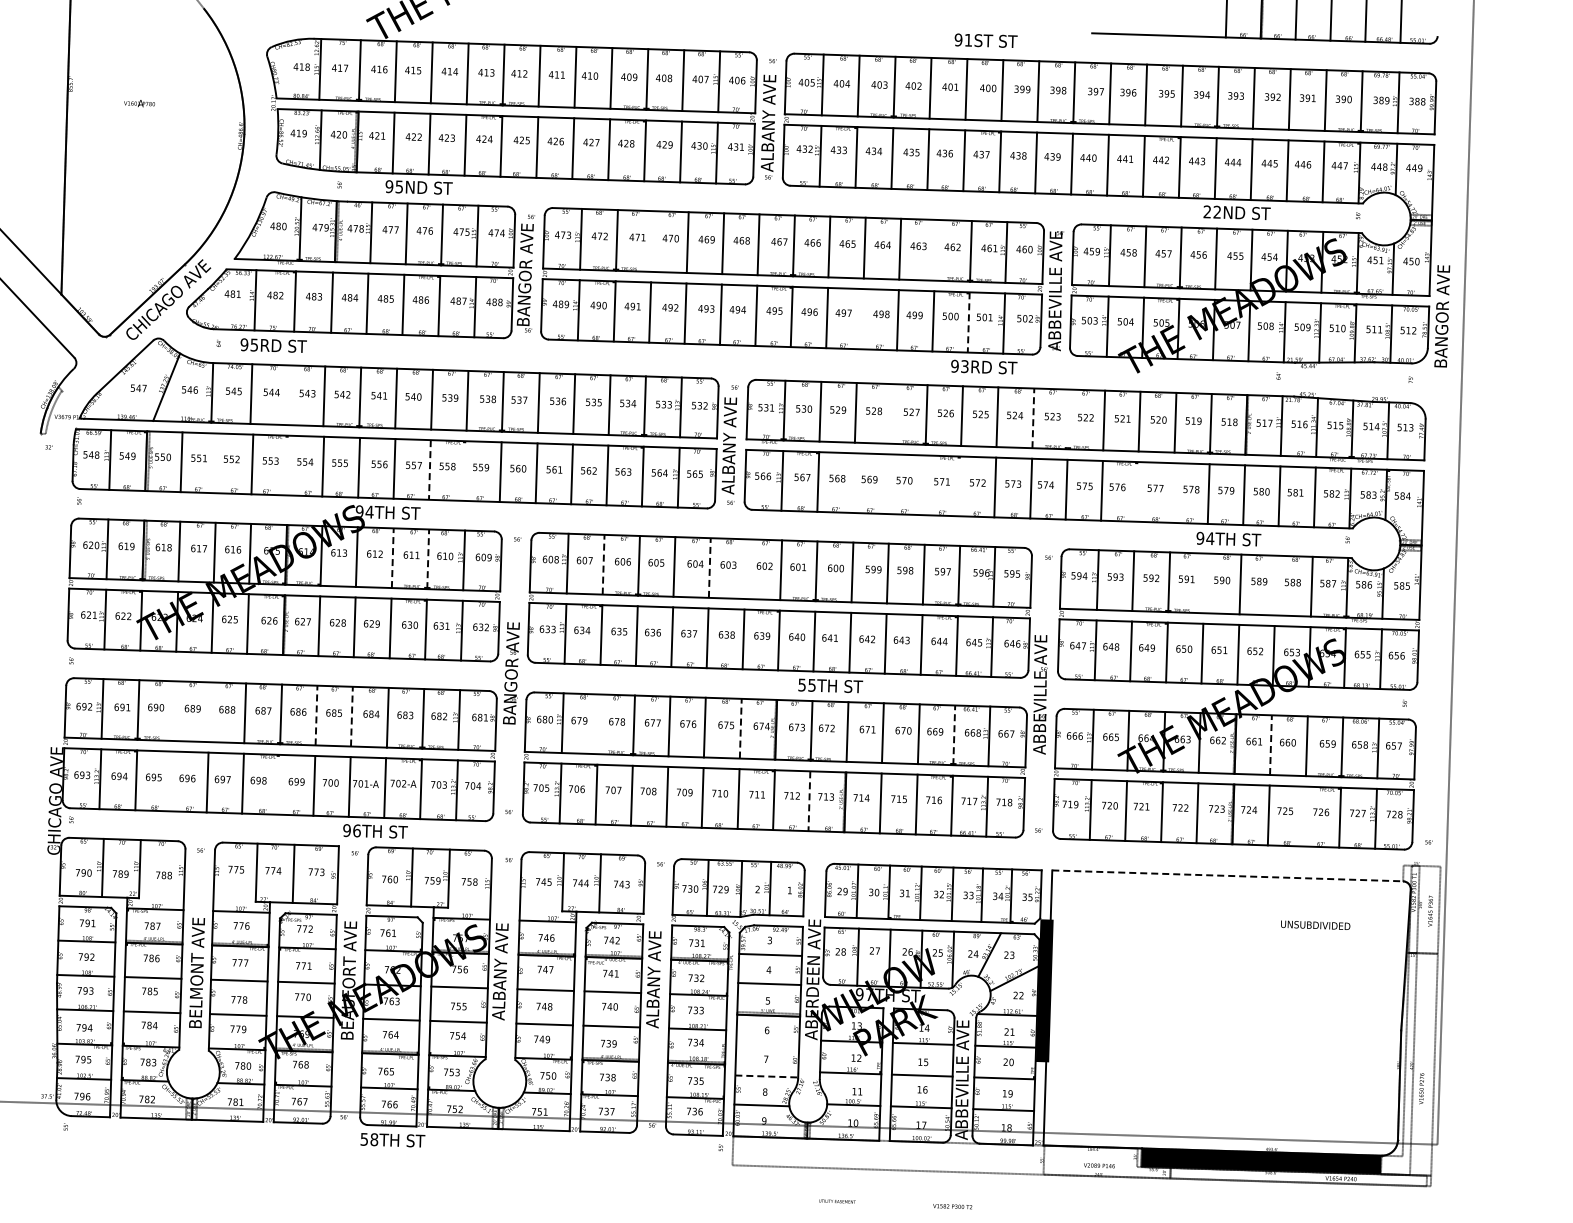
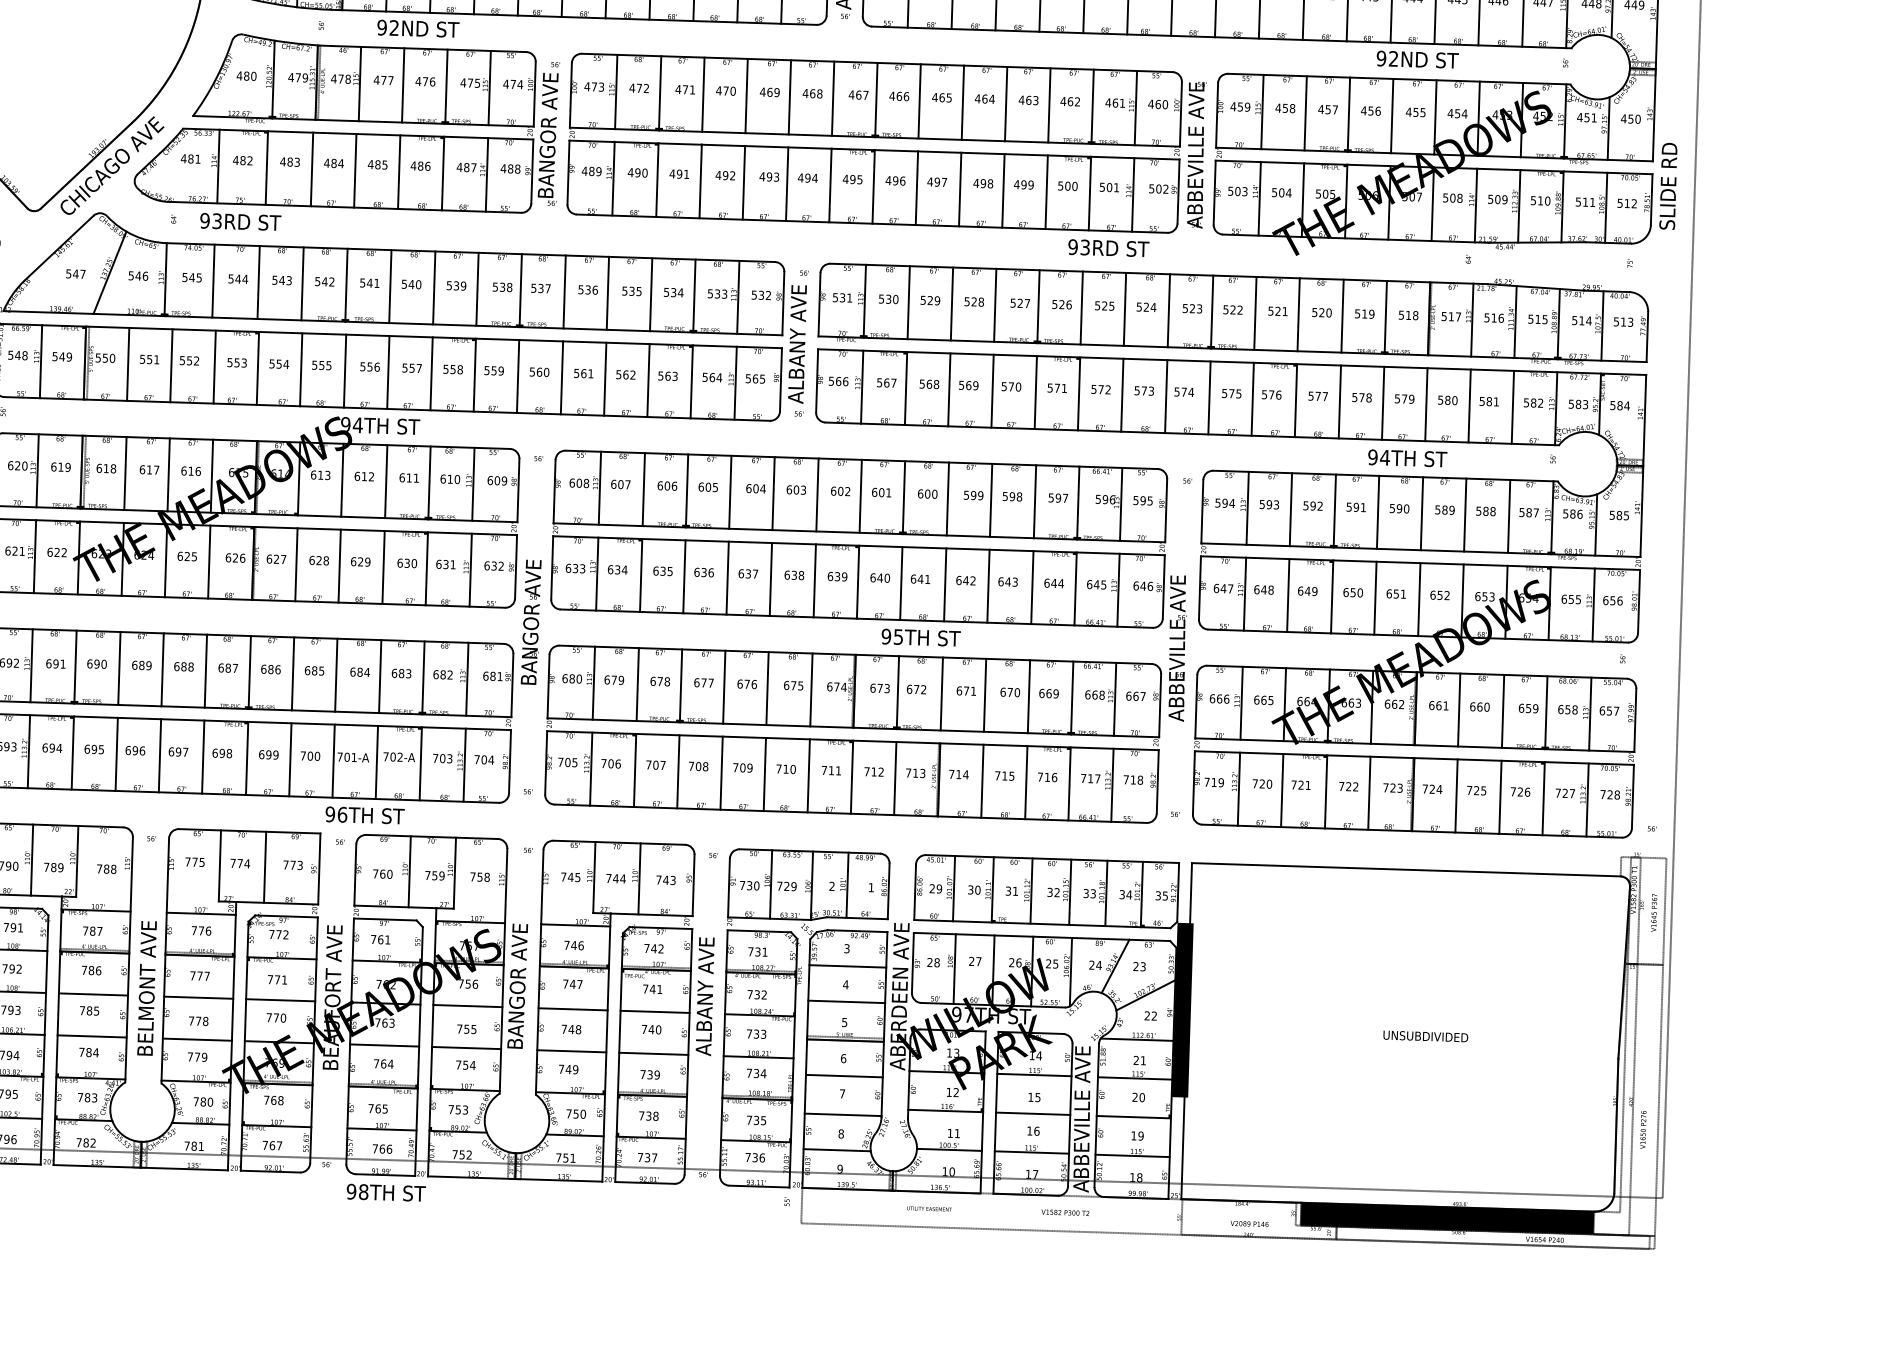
text: (398, 186) -> (393, 27), 95ND -> 92ND
text: (1207, 211) -> (1381, 58), 22ND -> 92ND
line: (652, 241) -> (703, 94), added
line: (935, 249) -> (1049, 104), added
text: (1442, 316) -> (1668, 186), BANGOR AVE -> SLIDE RD
line: (862, 319) -> (960, 189), added
line: (968, 322) -> (1089, 193), dashed -> solid
text: (254, 344) -> (217, 220), 95RD -> 93RD
line: (288, 395) -> (258, 282), added
line: (891, 413) -> (995, 304), added
line: (1033, 418) -> (1169, 310), dashed -> solid
line: (1068, 419) -> (1211, 312), added
line: (216, 463) -> (170, 365), added
line: (287, 465) -> (257, 368), added
line: (429, 469) -> (431, 373), dashed -> solid
line: (465, 470) -> (475, 374), added
line: (853, 482) -> (949, 389), added
line: (888, 484) -> (991, 391), added
line: (924, 485) -> (1035, 392), added
line: (959, 486) -> (1078, 394), added
line: (1137, 491) -> (1296, 400), added
line: (1173, 492) -> (1340, 401), added
line: (392, 558) -> (385, 481), dashed -> solid
line: (428, 559) -> (429, 483), dashed -> solid
line: (603, 564) -> (643, 489), dashed -> solid
line: (709, 568) -> (773, 494), dashed -> solid
line: (745, 569) -> (817, 495), added
line: (1204, 583) -> (1377, 512), added
line: (1275, 585) -> (1464, 514), added
text: (801, 684) -> (885, 635), 55TH -> 95TH
line: (174, 711) -> (119, 668), added
line: (209, 712) -> (162, 670), added
line: (316, 715) -> (293, 673), dashed -> solid
line: (351, 716) -> (335, 675), dashed -> solid
line: (598, 724) -> (637, 684), added
line: (740, 728) -> (811, 689), dashed -> solid
line: (954, 735) -> (1072, 698), dashed -> solid
line: (1270, 745) -> (1458, 710), dashed -> solid
line: (172, 781) -> (117, 754), added
line: (278, 784) -> (246, 758), added
line: (809, 801) -> (895, 778), dashed -> solid
line: (1304, 816) -> (1500, 797), added
line: (1227, 875) -> (1406, 869), dashed -> solid
text: (1315, 924) -> (1425, 1035), moved
text: (499, 971) -> (516, 986), ALBANY AVE -> BANGOR AVE
line: (767, 1044) -> (844, 1075), added
line: (767, 1076) -> (844, 1114), dashed -> solid
text: (364, 1138) -> (351, 1190), 58TH -> 98TH
text: (837, 1201) -> (929, 1208), moved
text: (952, 1206) -> (1065, 1212), moved

